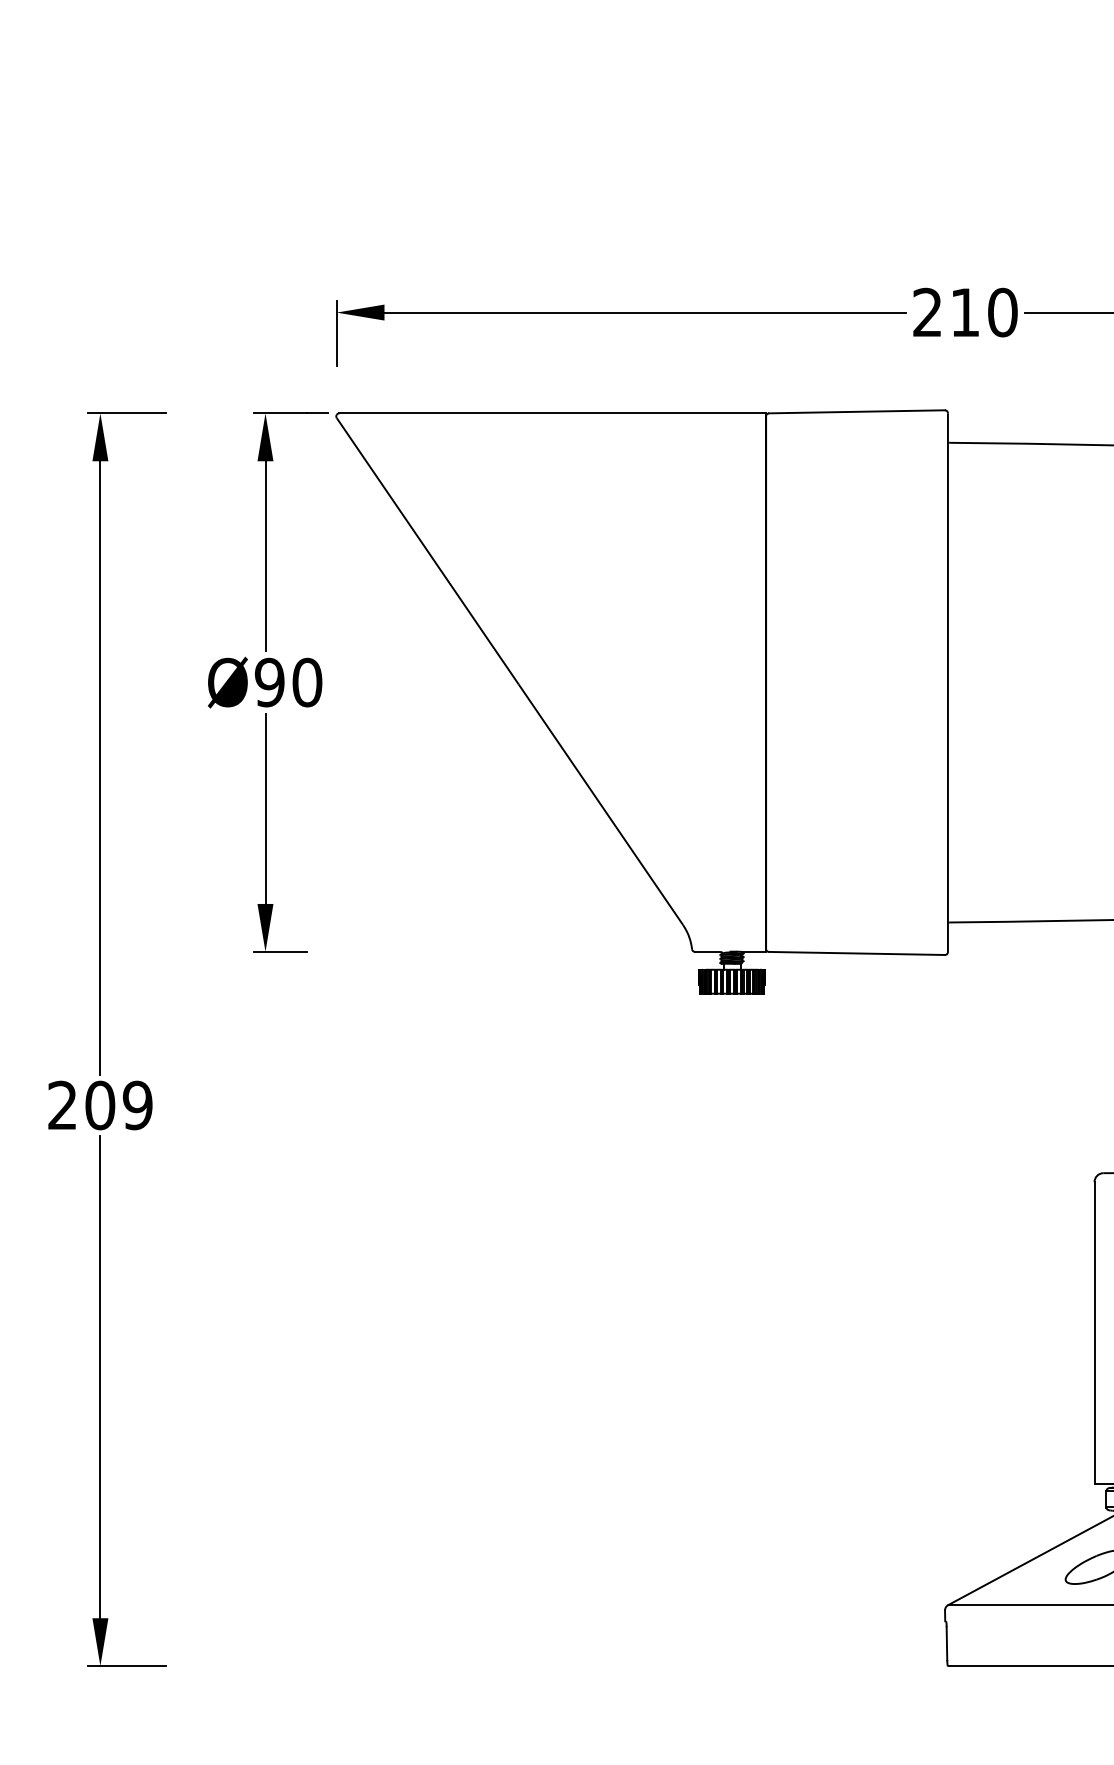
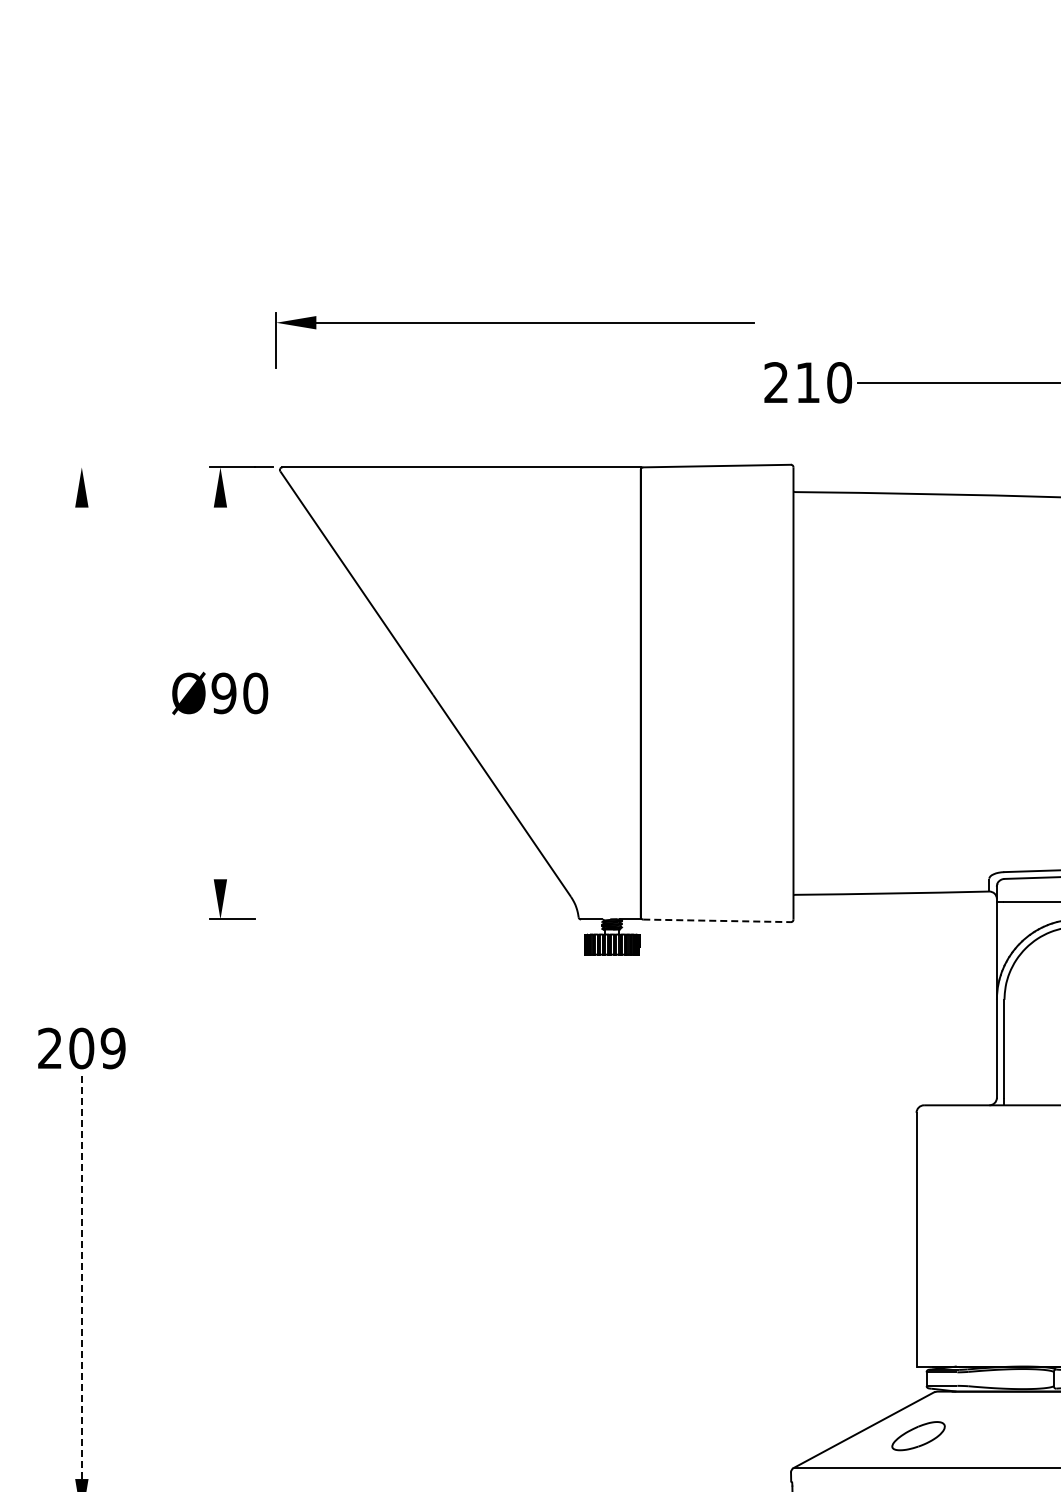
part: (620, 313) -> (514, 323), moved
line: (126, 413) -> (103, 467), removed
line: (265, 555) -> (220, 586), removed
line: (99, 768) -> (81, 765), removed
line: (265, 808) -> (220, 799), removed
line: (857, 953) -> (717, 920), solid -> dashed
line: (99, 1377) -> (81, 1276), solid -> dashed

